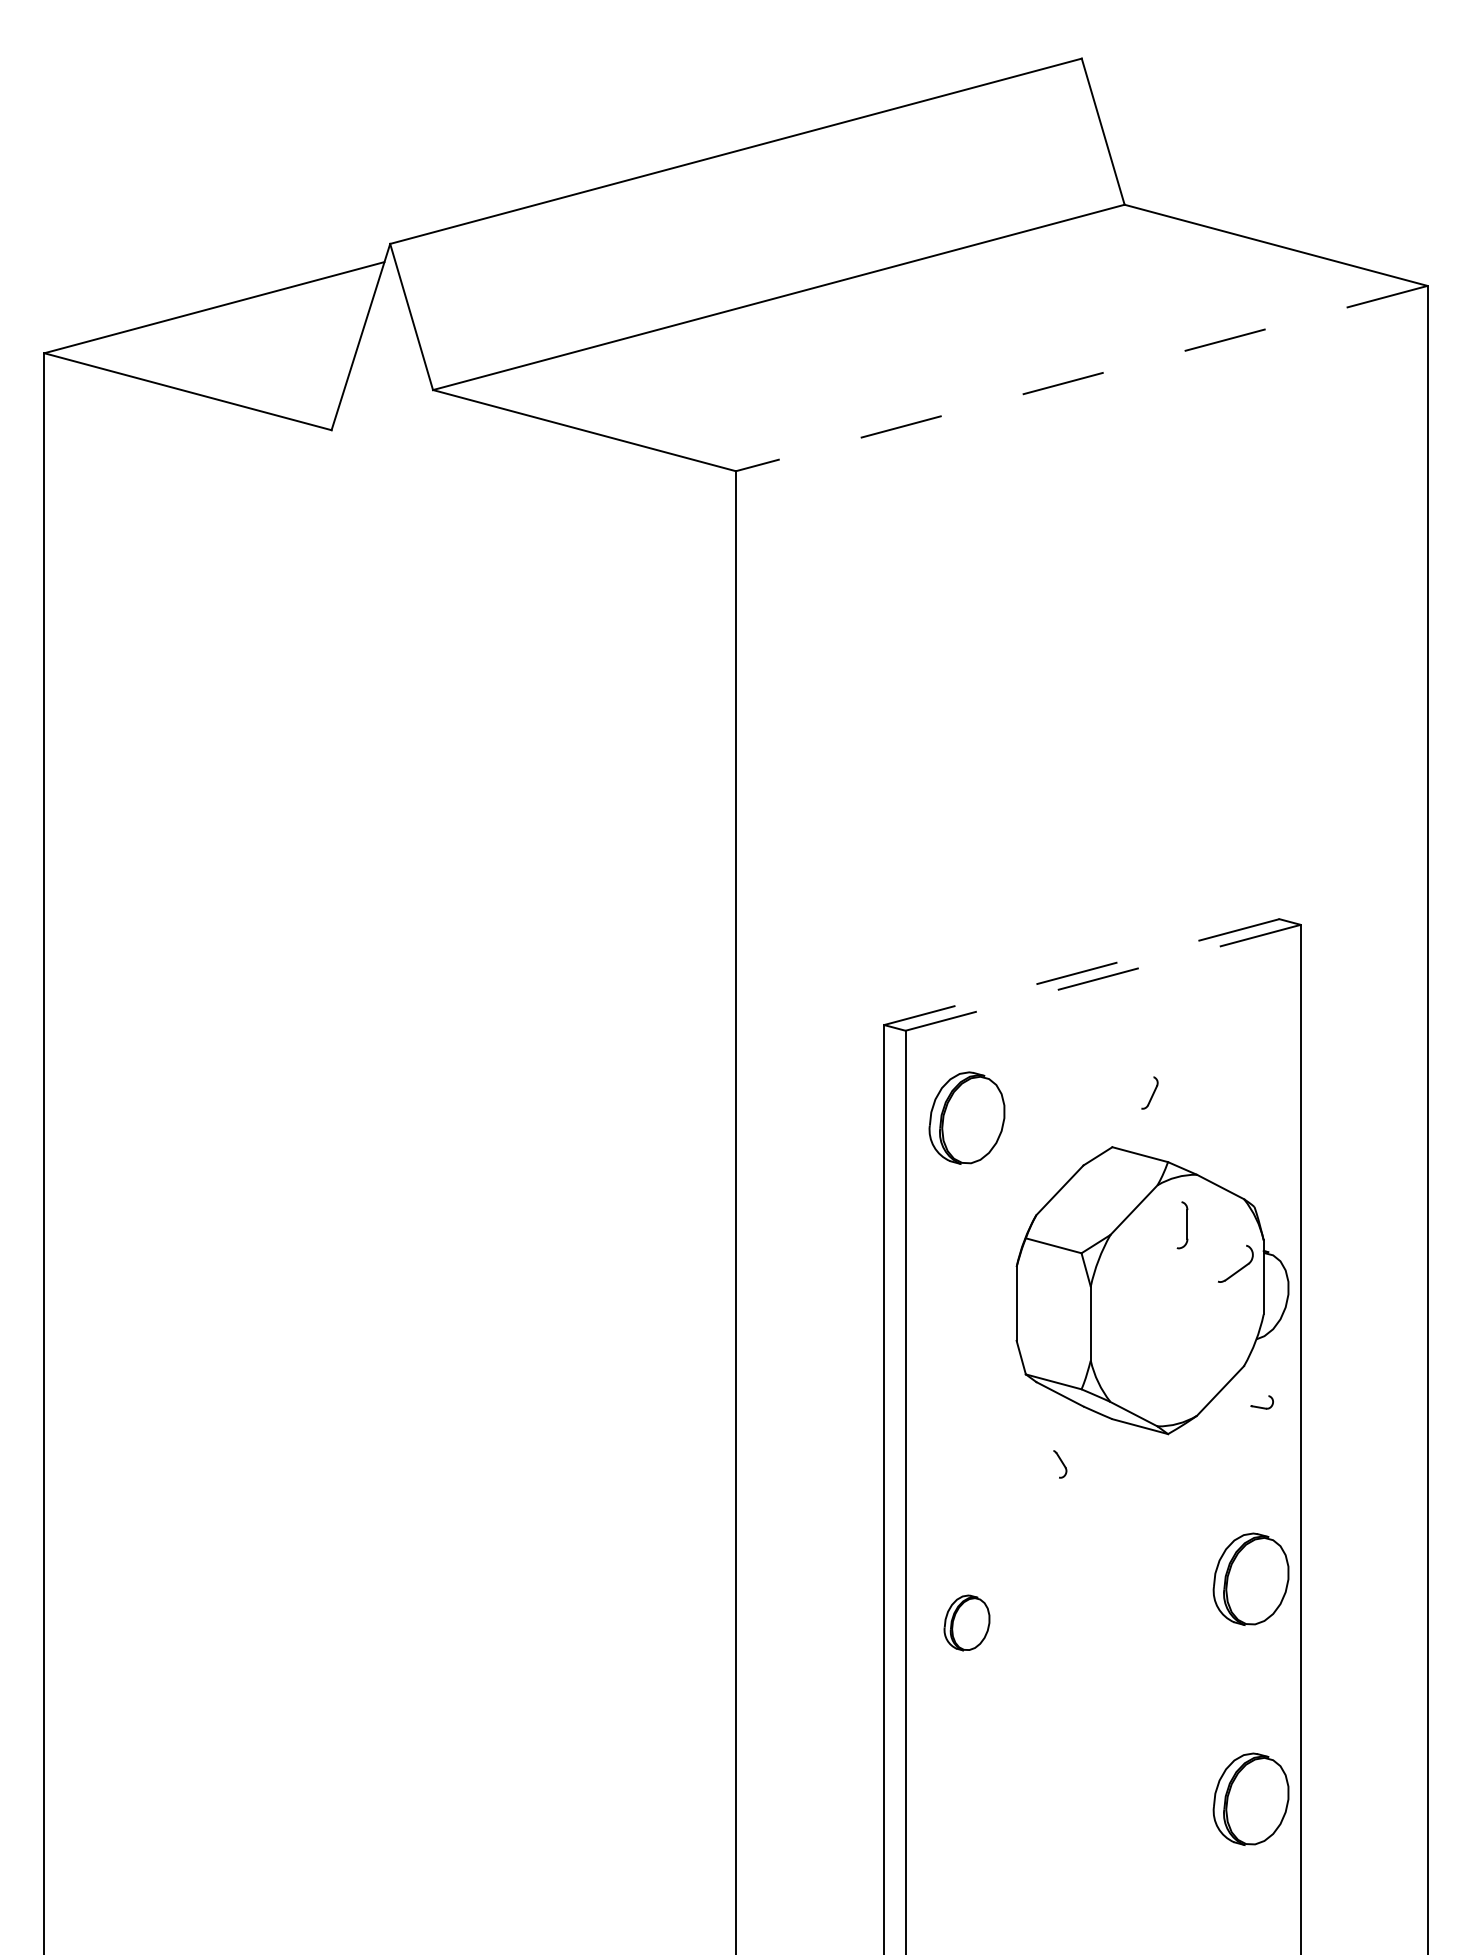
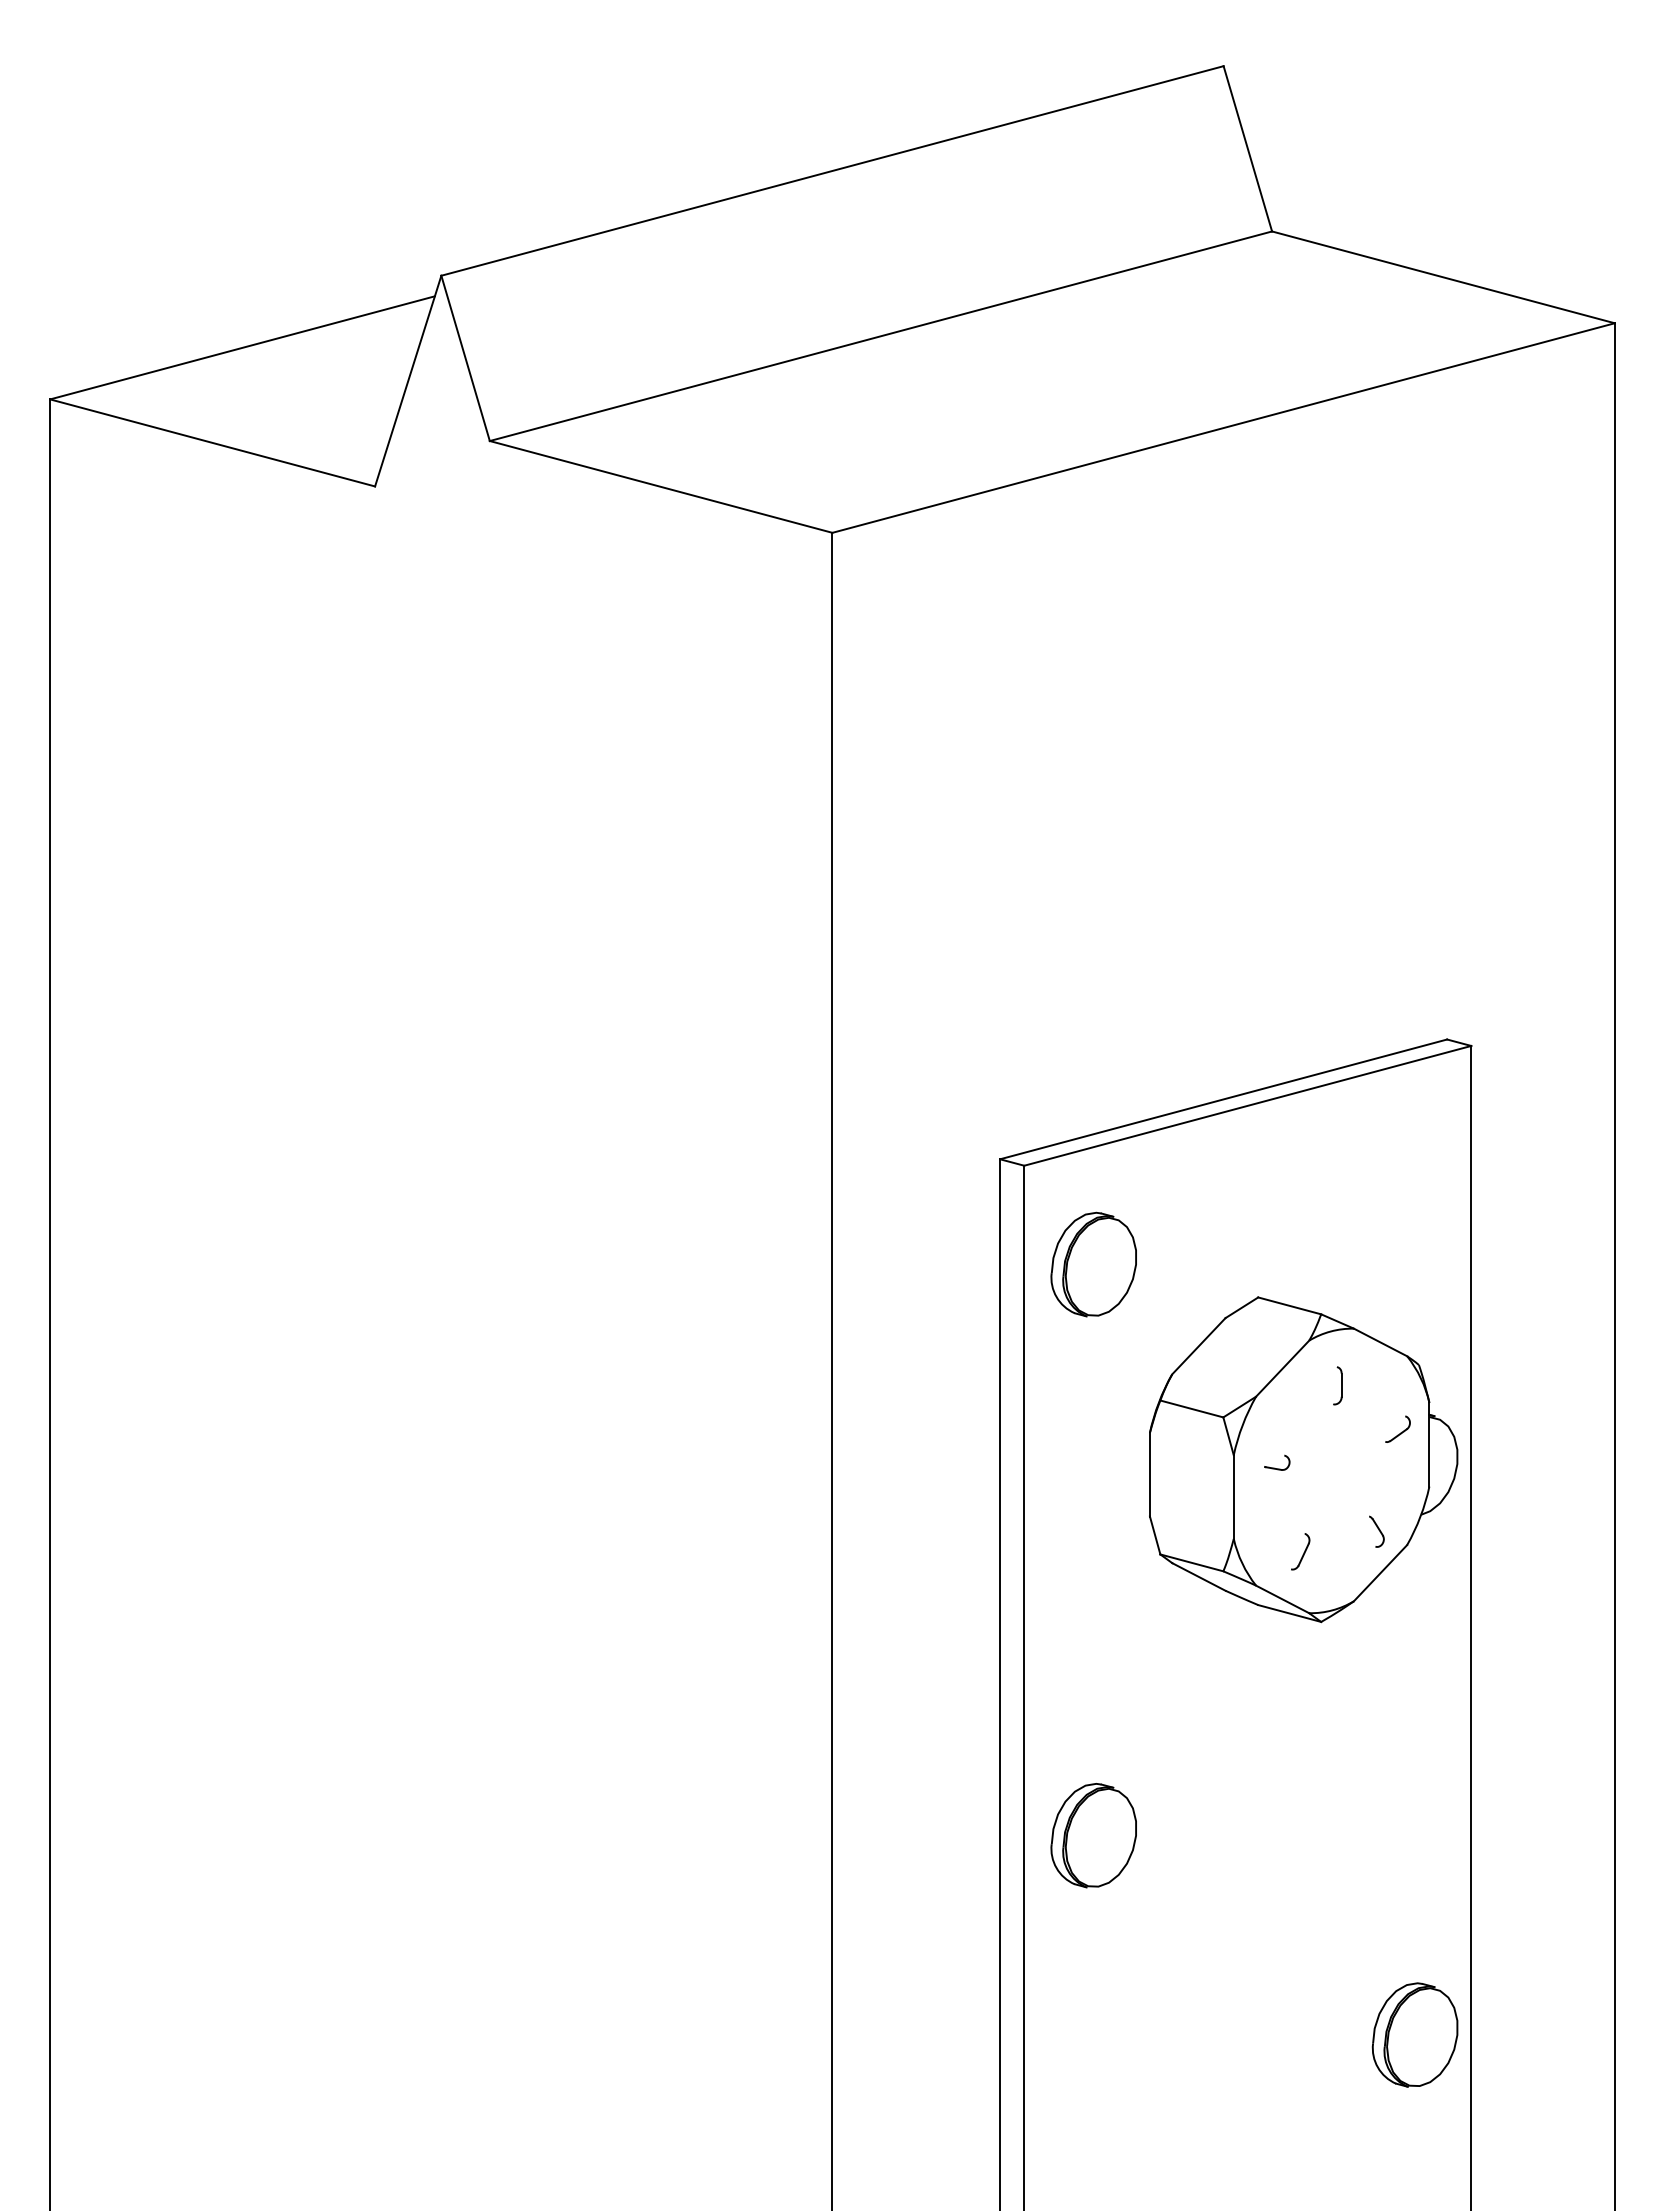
line: (1081, 378) -> (1223, 427), dashed -> solid
line: (1081, 972) -> (1223, 1099), dashed -> solid
line: (1103, 977) -> (1248, 1105), dashed -> solid
part: (1149, 1092) -> (1300, 1551), moved
part: (1182, 1225) -> (1337, 1386), size x0.71
part: (1235, 1263) -> (1397, 1428), size x0.62
part: (1261, 1402) -> (1276, 1462), moved
part: (1060, 1464) -> (1377, 1531), moved
part: (1250, 1578) -> (1414, 1785), removed
part: (966, 1622) -> (1093, 1835), size x1.67

